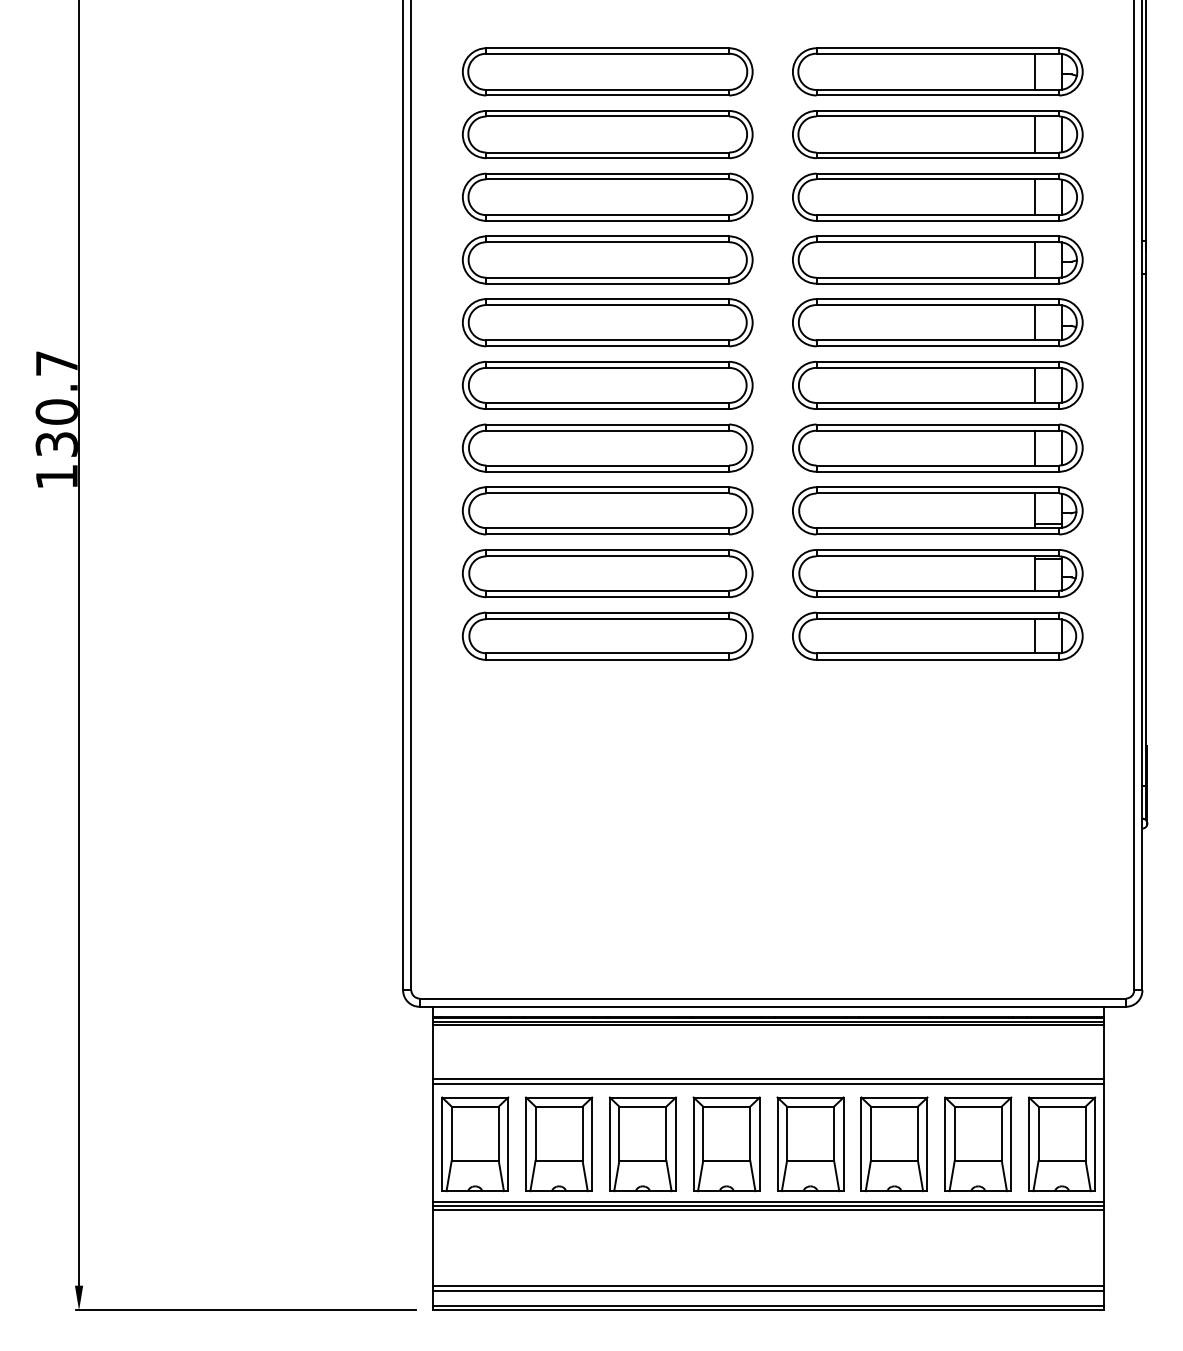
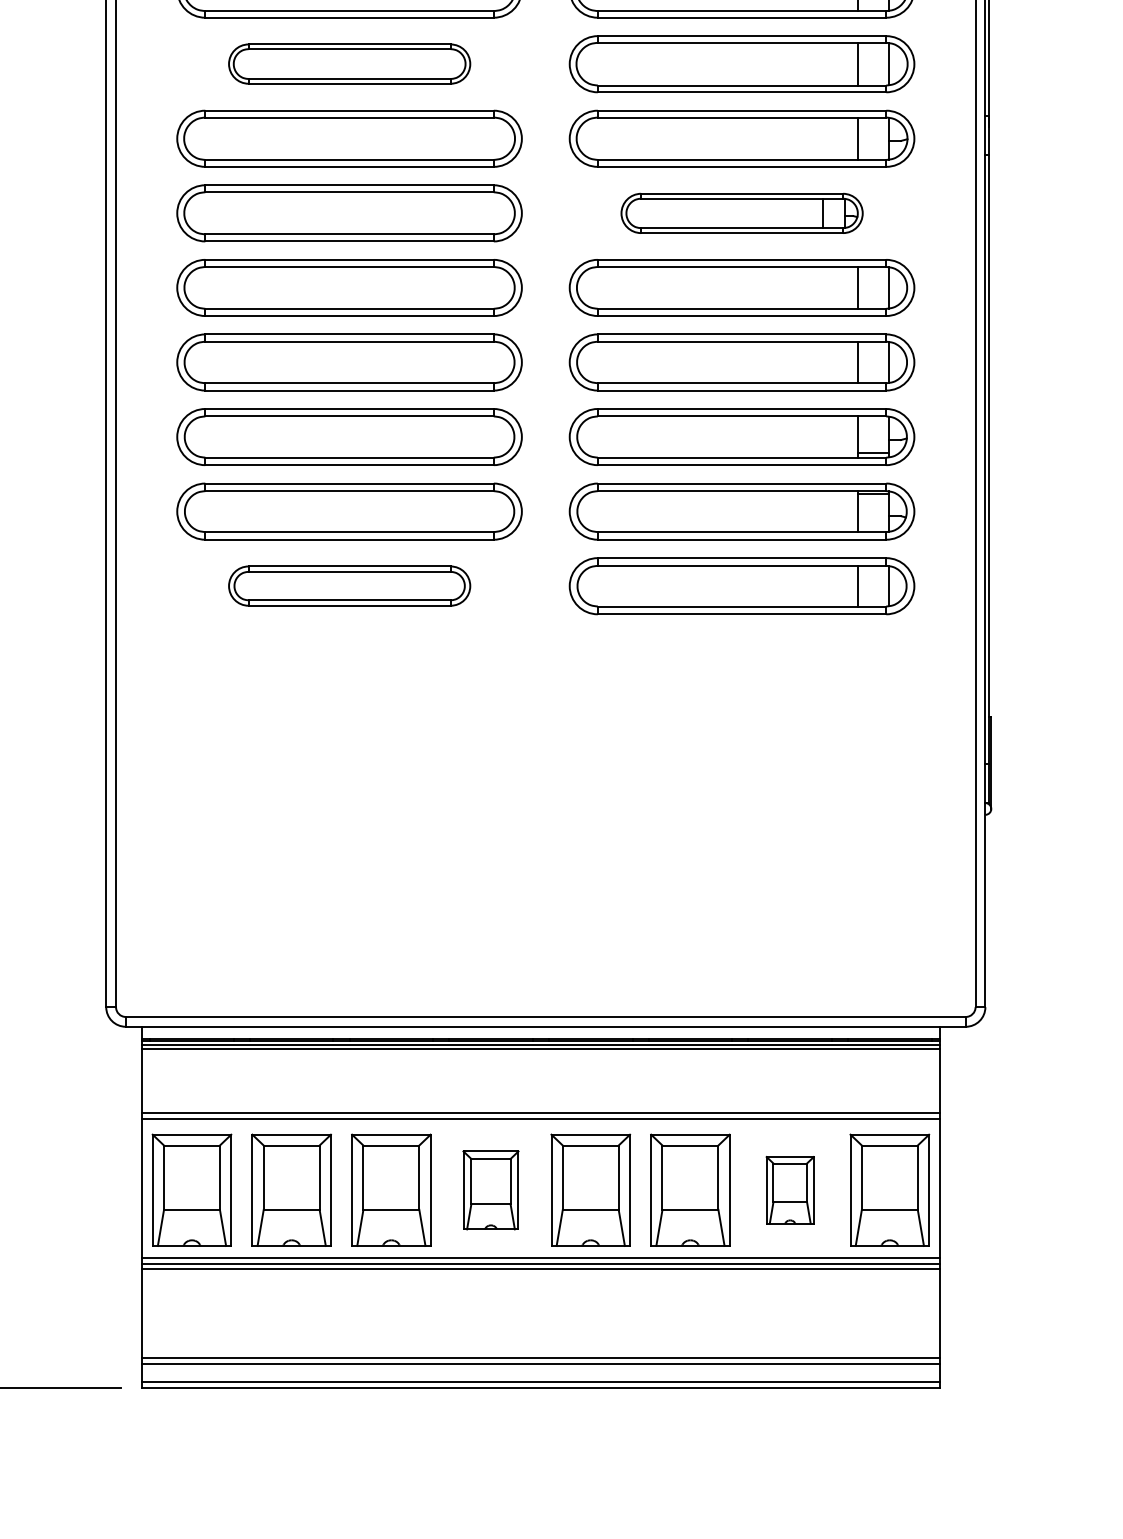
part: (607, 196) -> (349, 63), size x0.7
part: (937, 322) -> (741, 213), size x0.7
part: (607, 635) -> (349, 585), size x0.7
part: (726, 1144) -> (490, 1190), size x0.7
part: (978, 1144) -> (790, 1190), size x0.6

